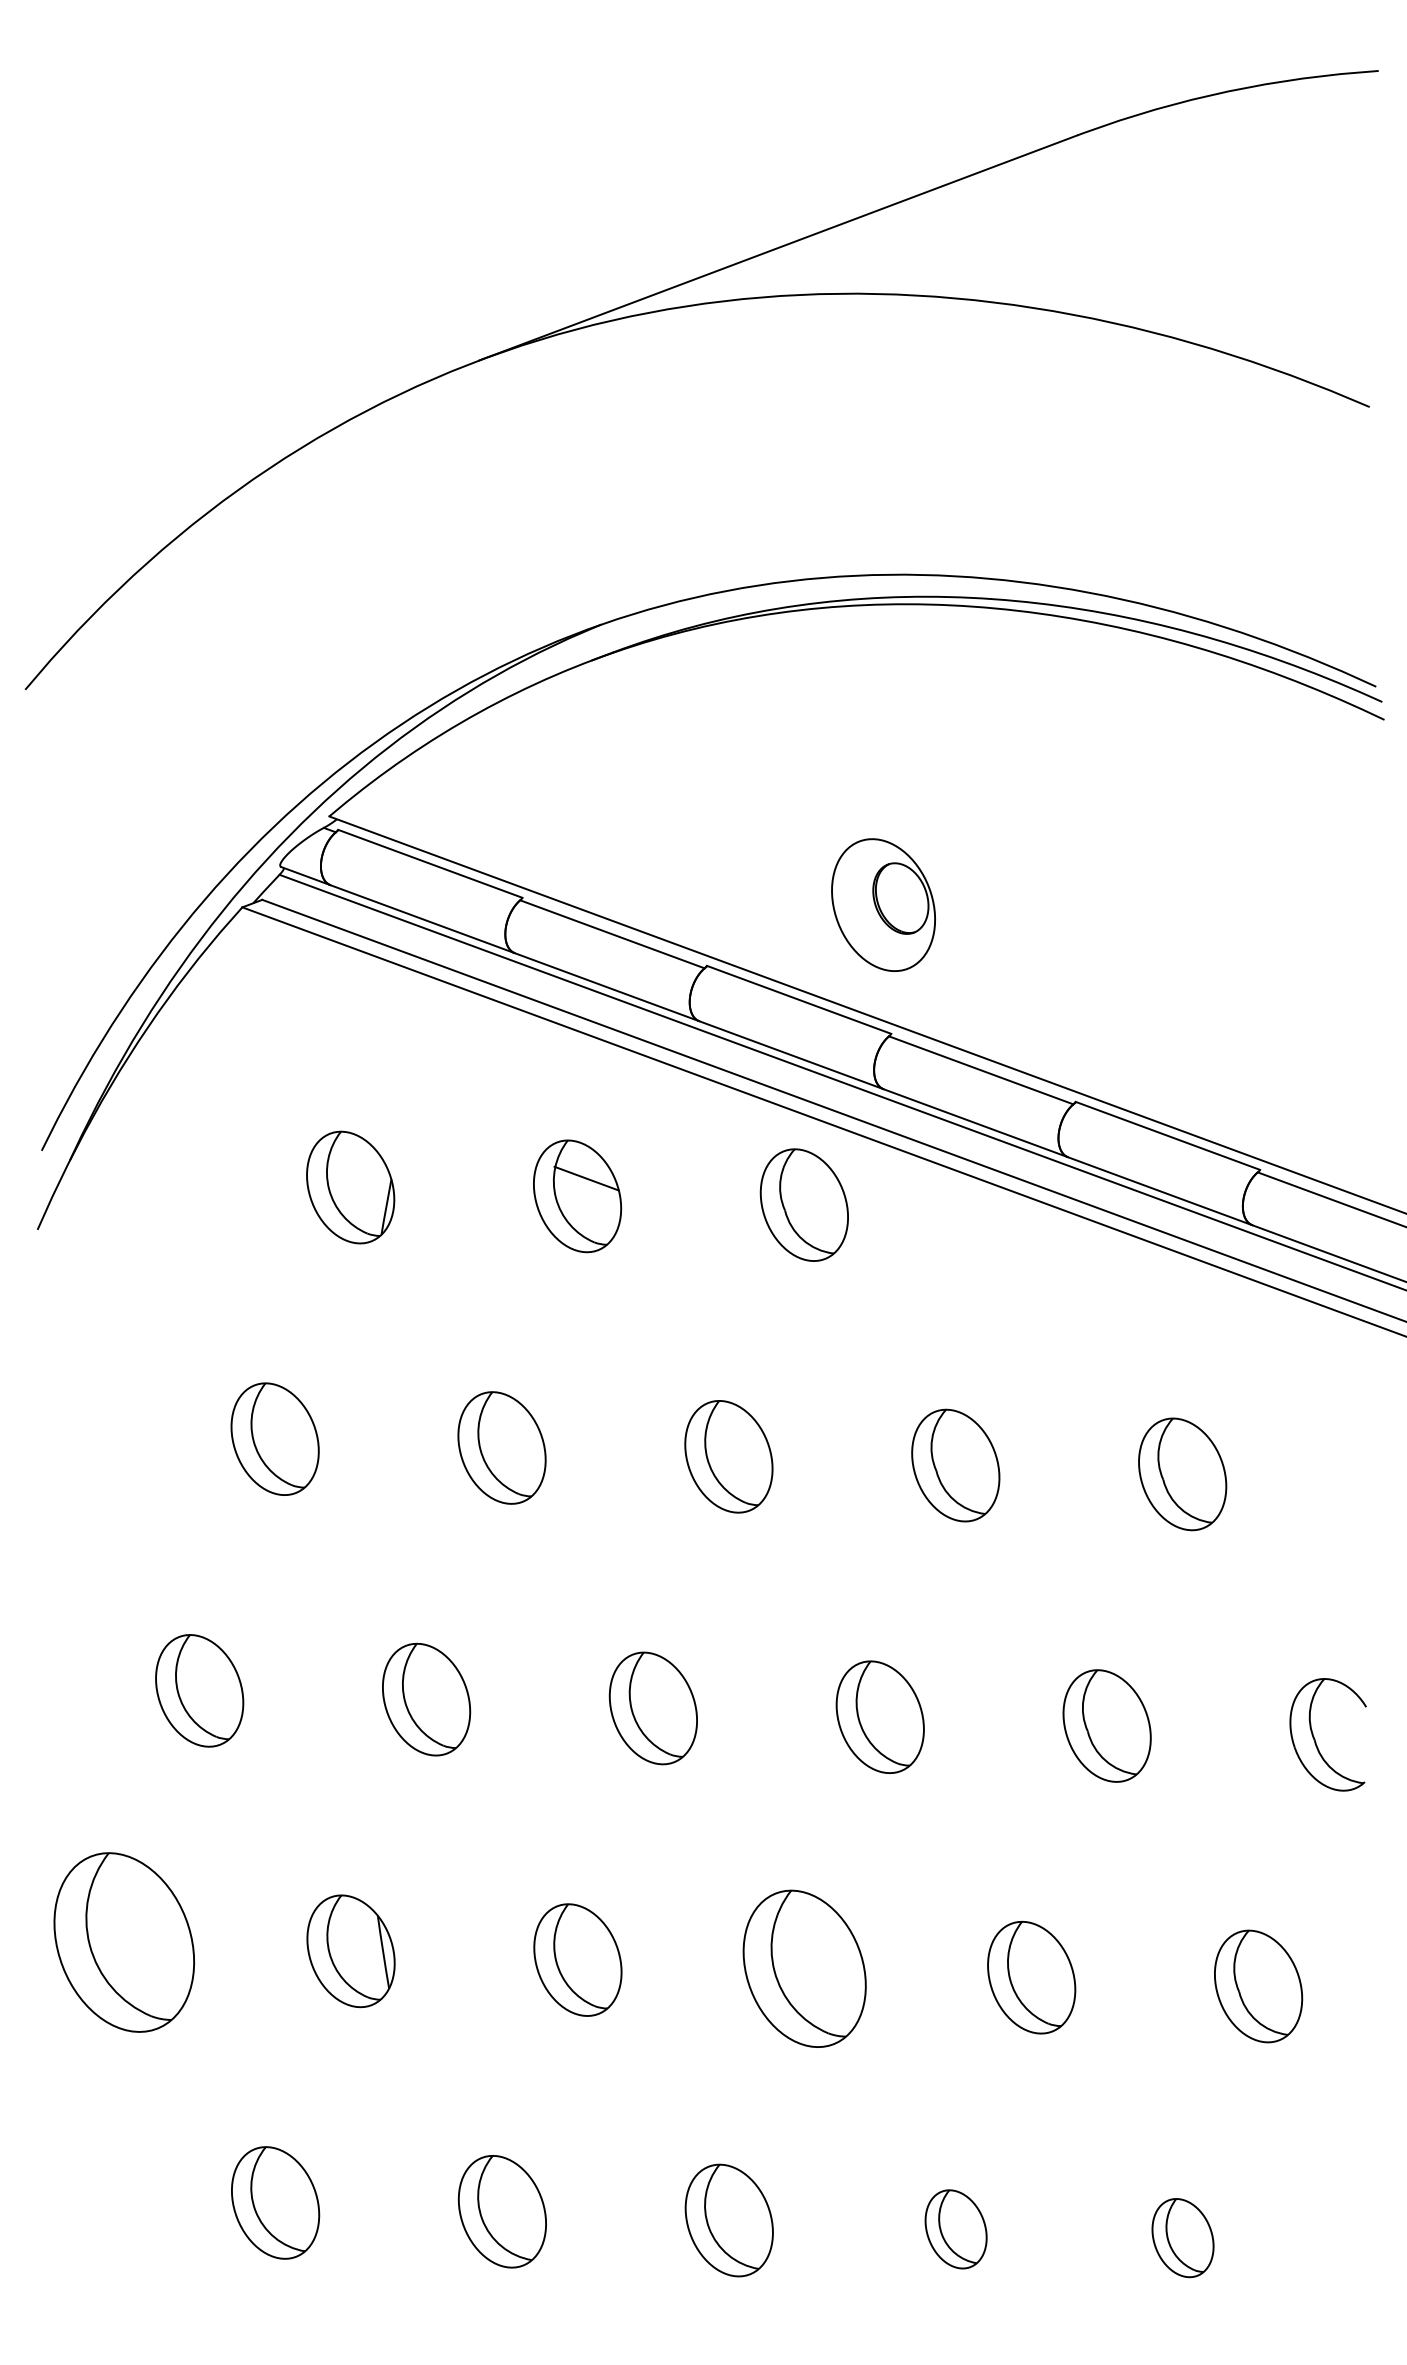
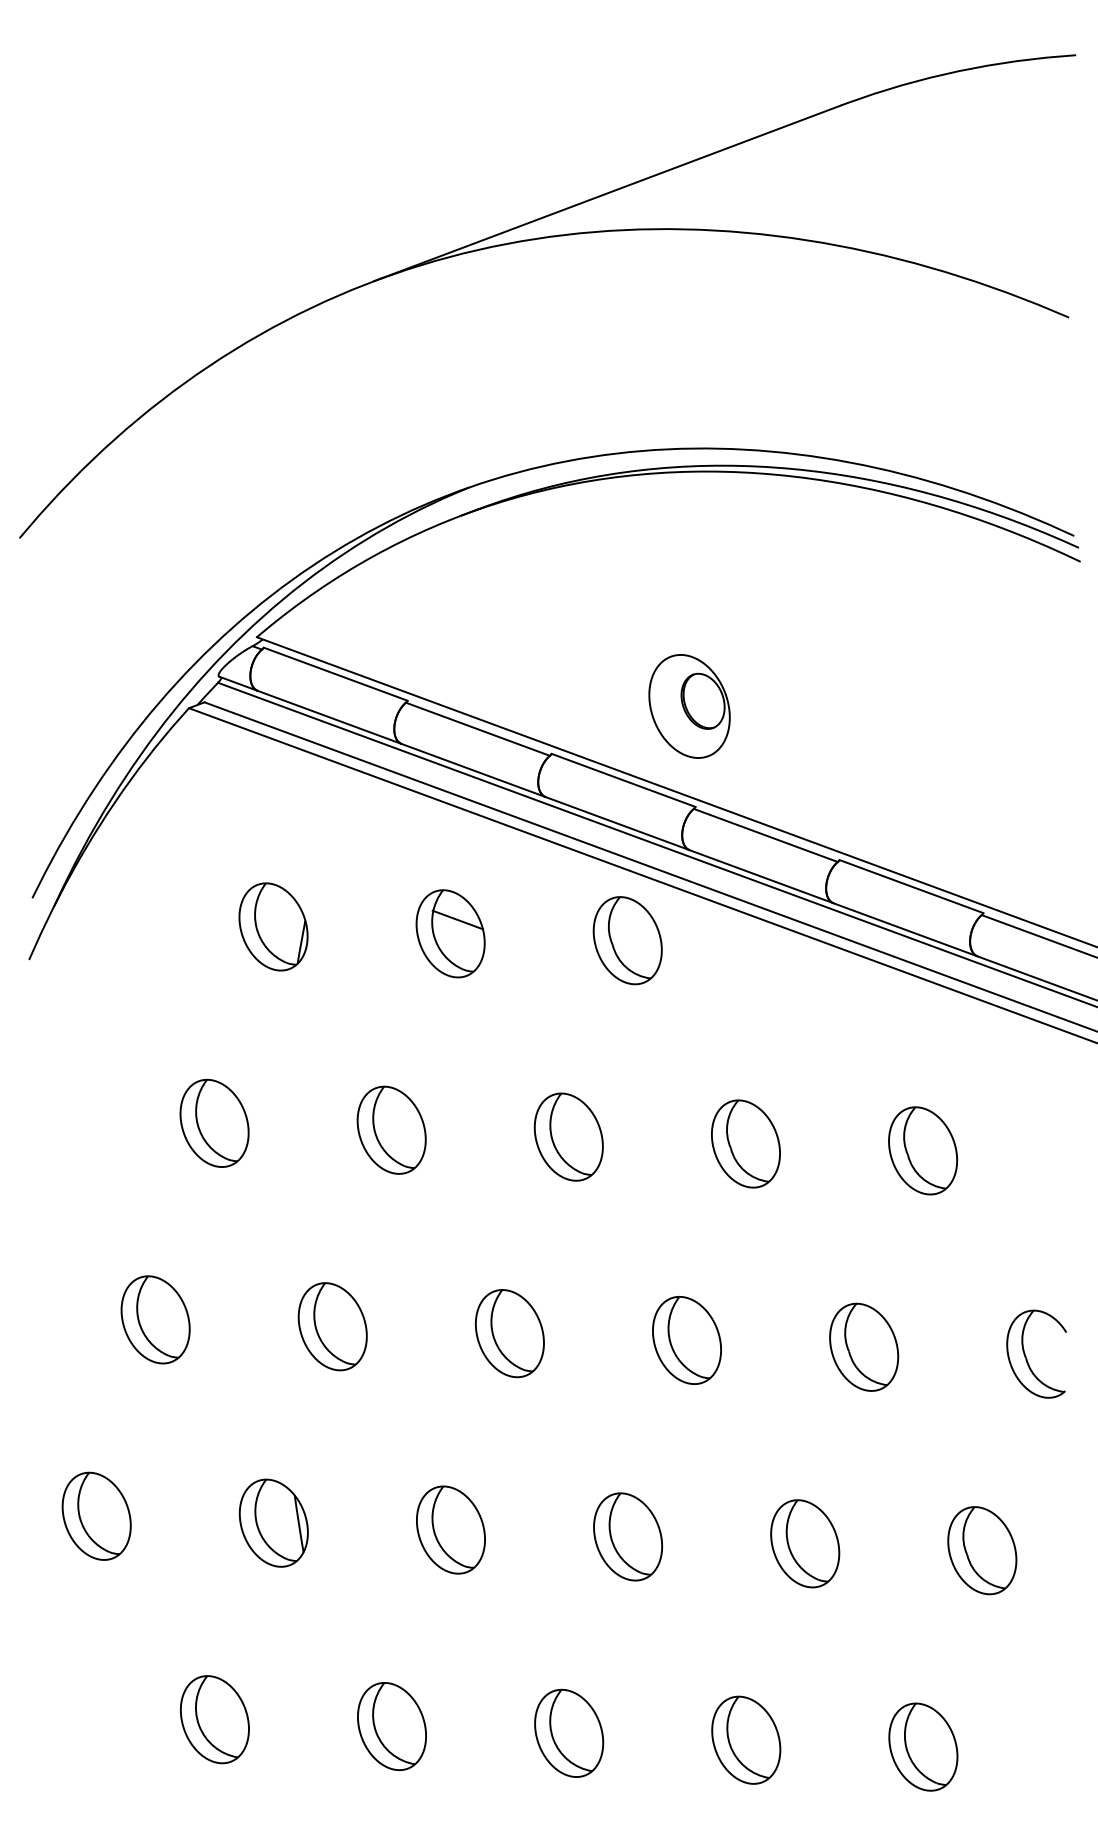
part: (123, 1942) -> (96, 1516), size x0.62
part: (804, 1968) -> (627, 1536), size x0.71
part: (955, 2229) -> (745, 1740), size x1.43
part: (1182, 2237) -> (922, 1746), size x1.43

